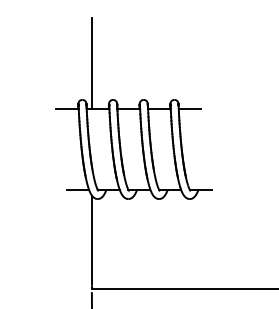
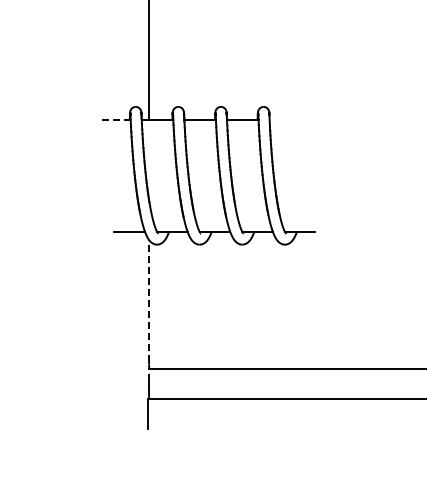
line: (67, 108) -> (114, 119), solid -> dashed
line: (190, 108) -> (285, 119), removed
line: (92, 239) -> (149, 301), solid -> dashed

